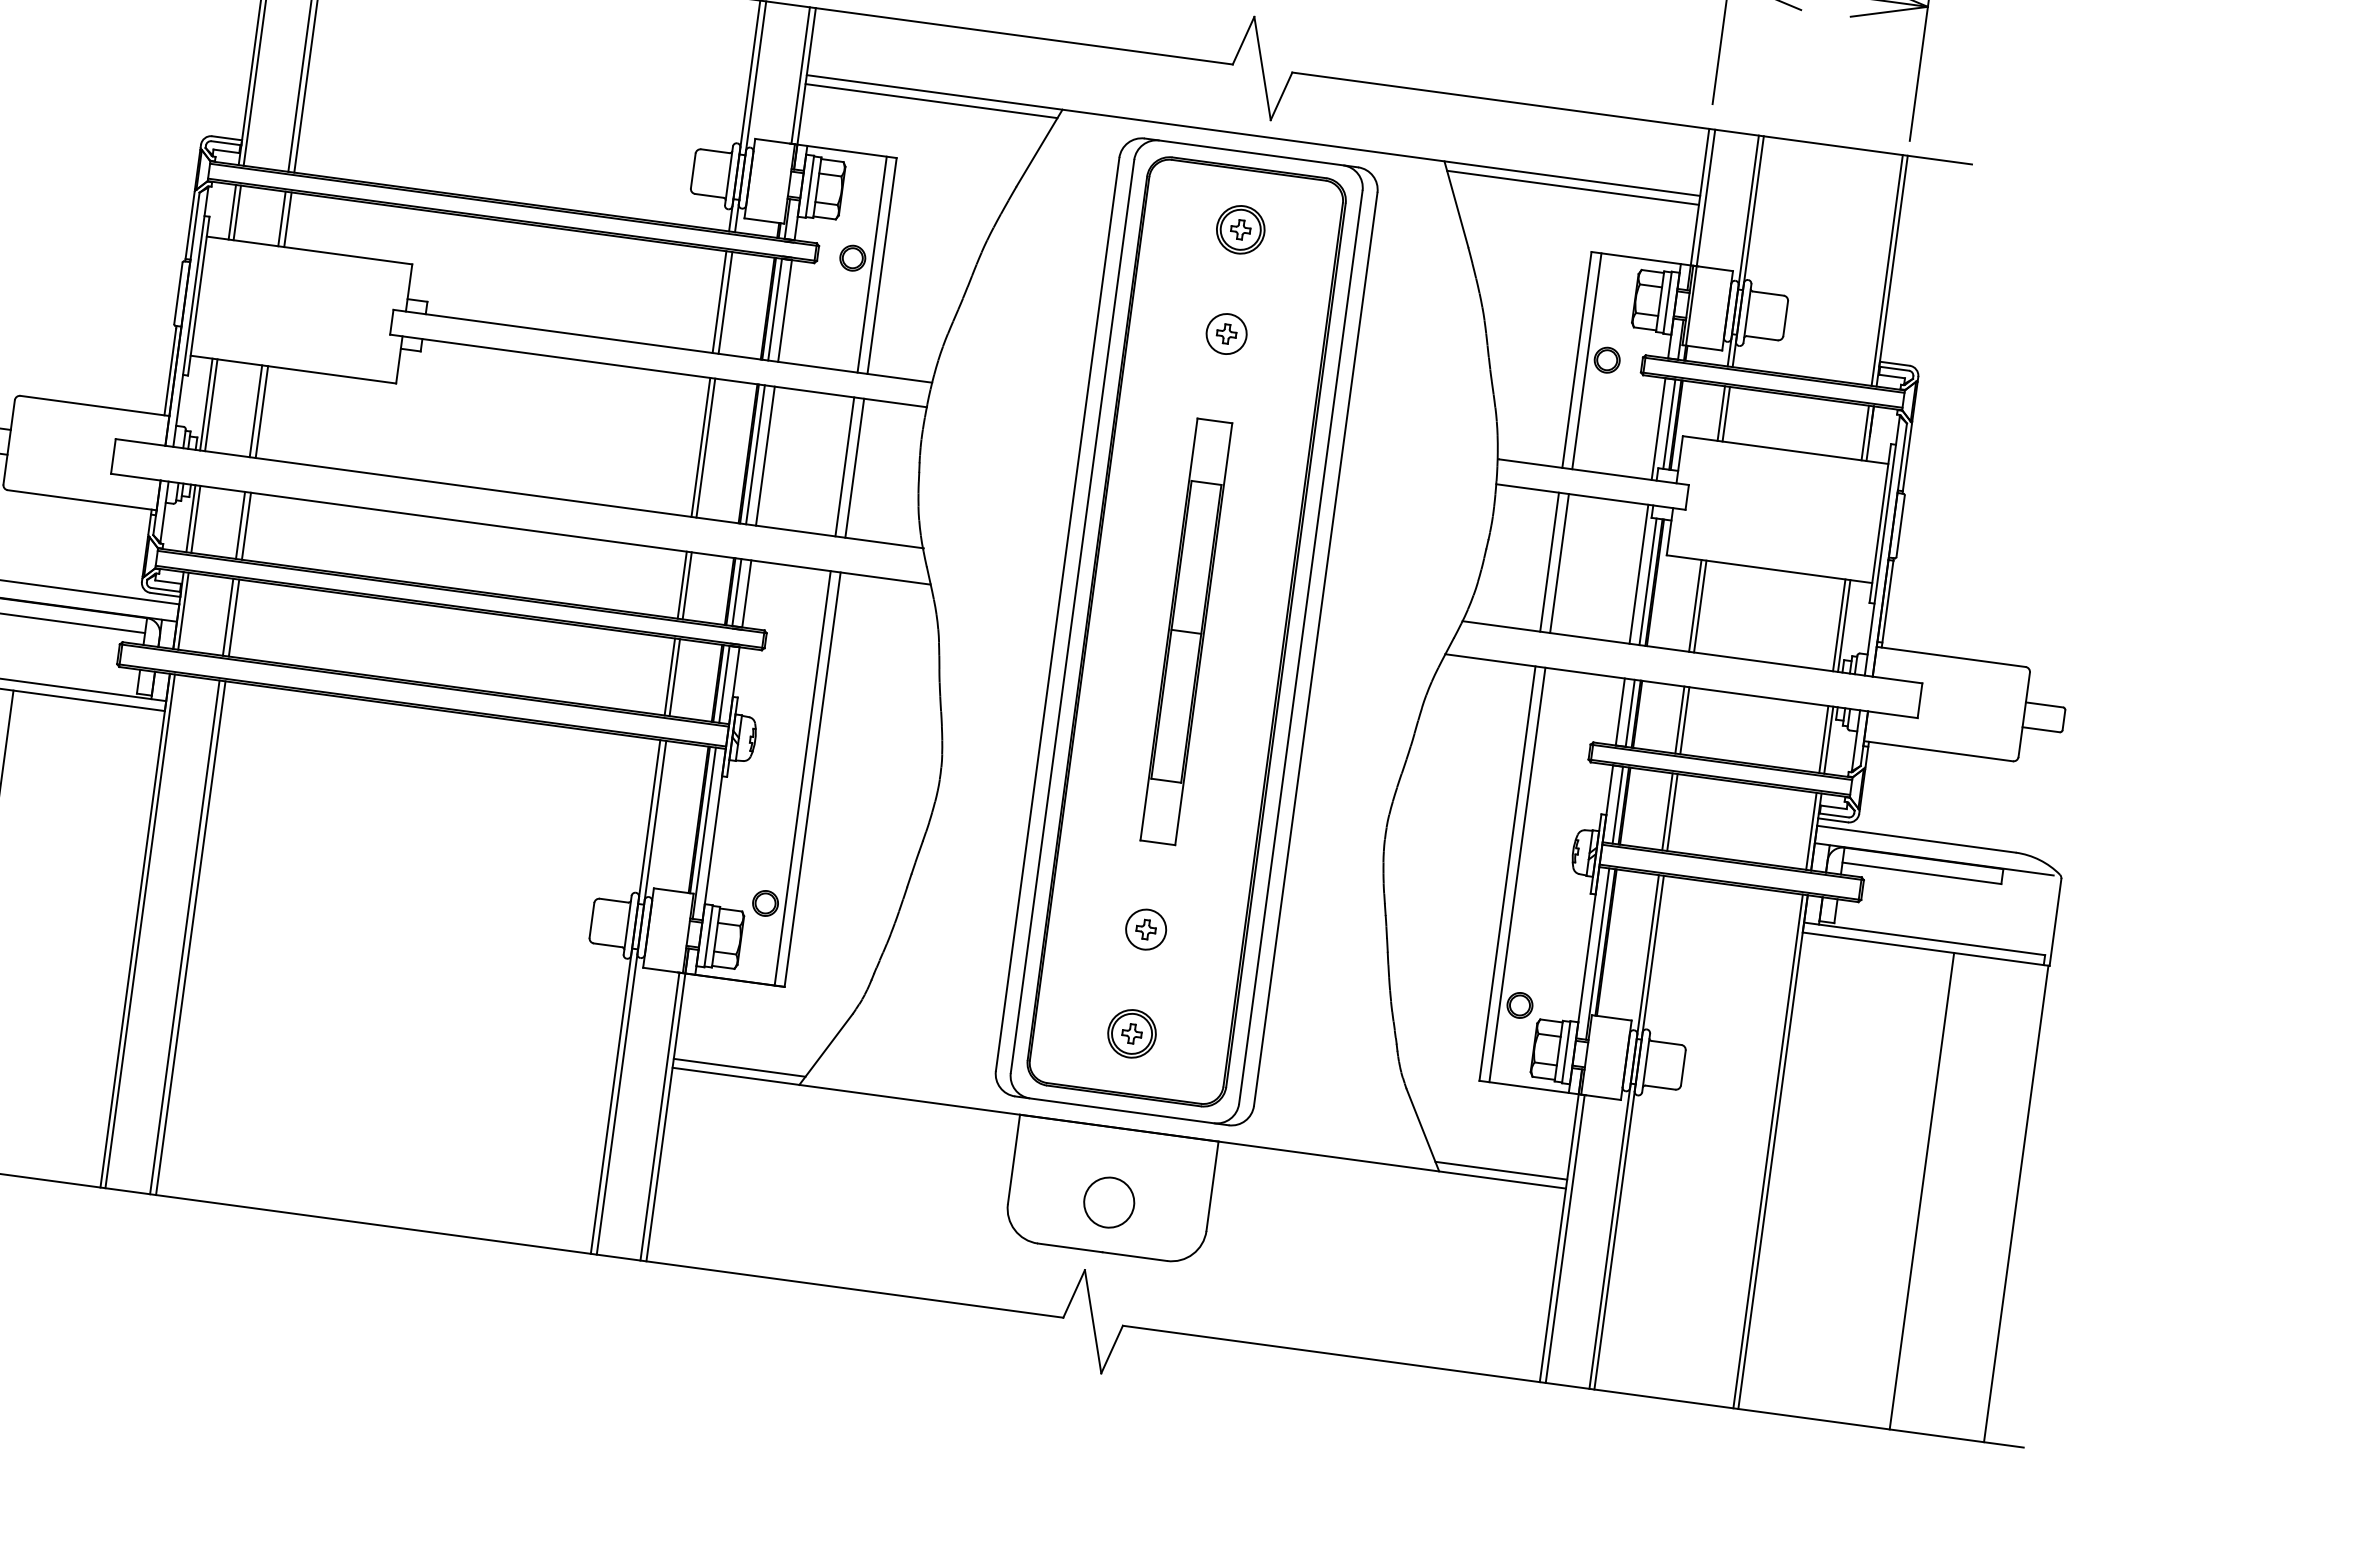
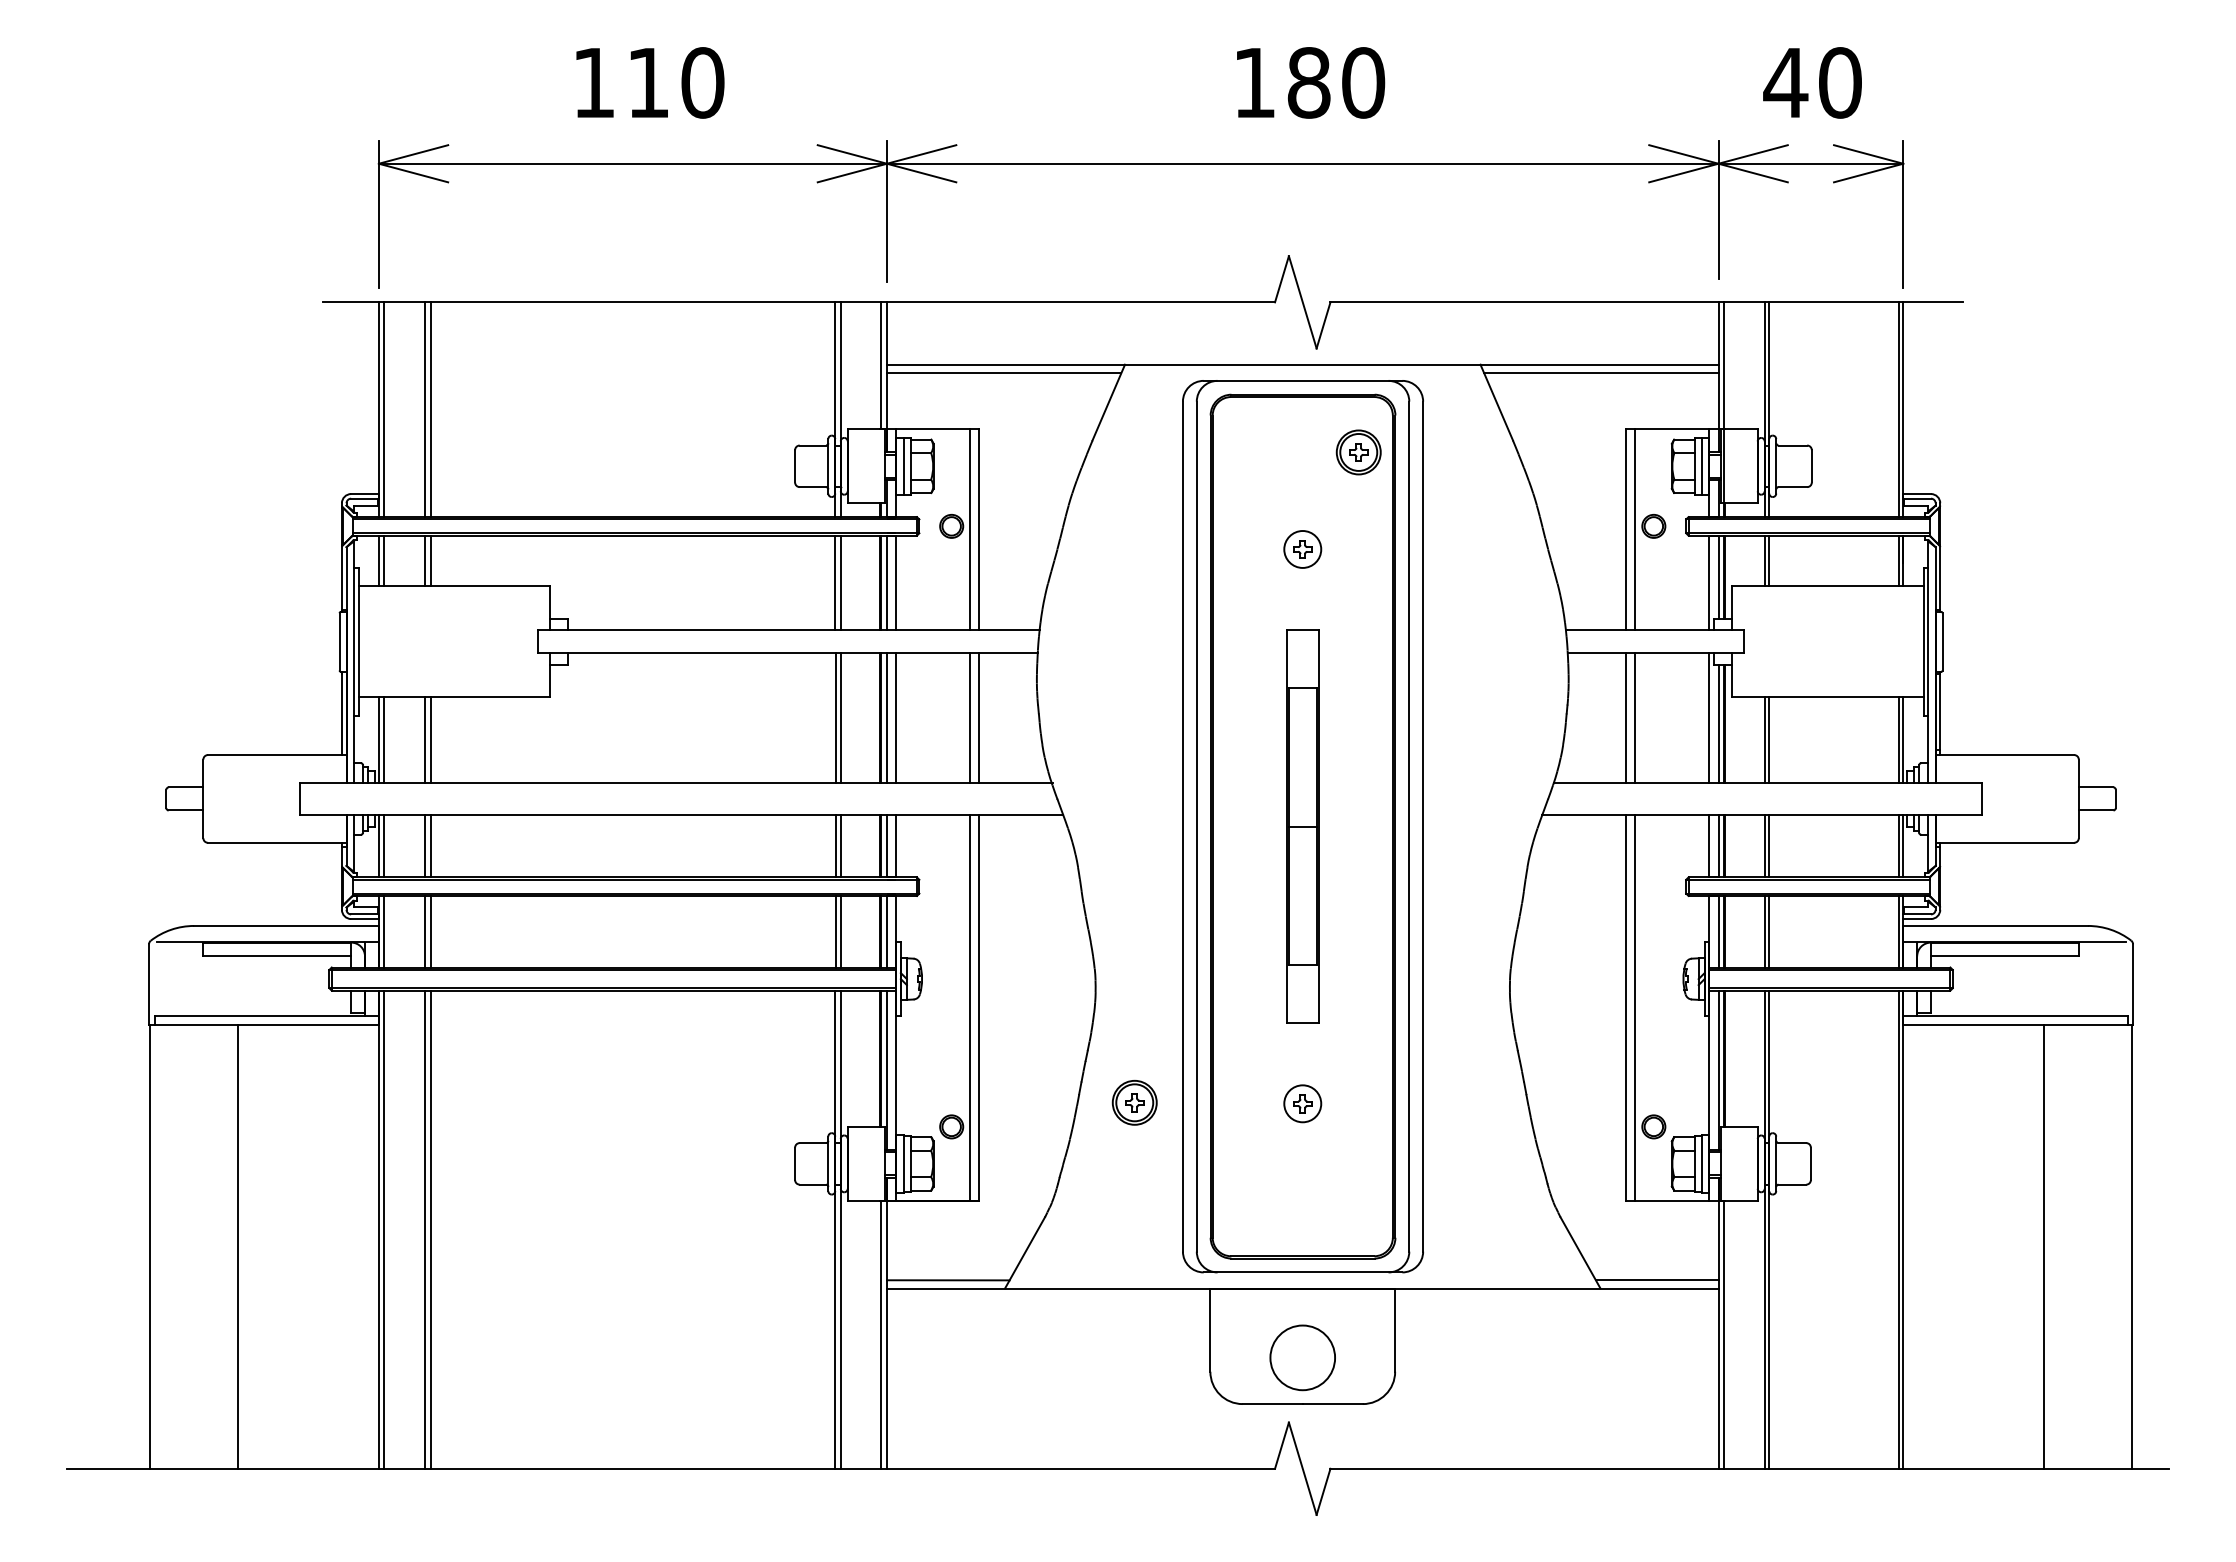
part: (1240, 229) -> (1358, 452), moved
part: (1131, 1033) -> (1134, 1102), moved
circle: (1108, 1202) -> (1302, 1357), size x1.4

